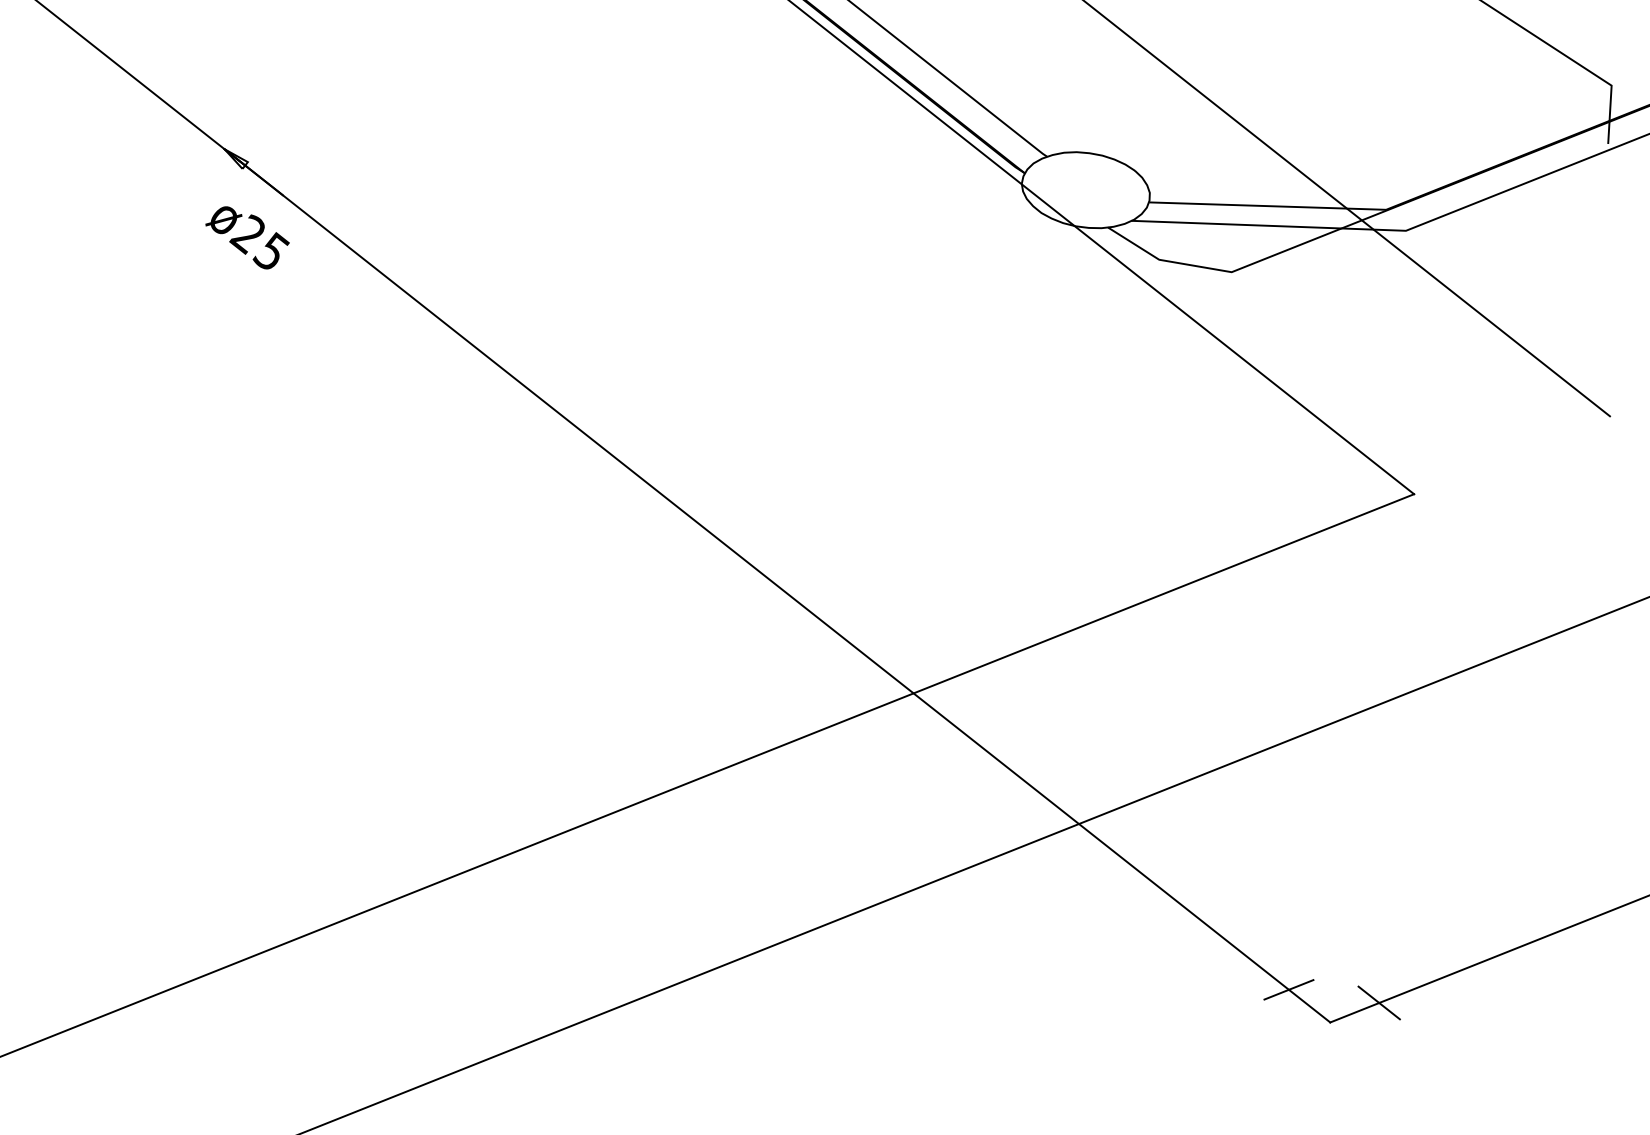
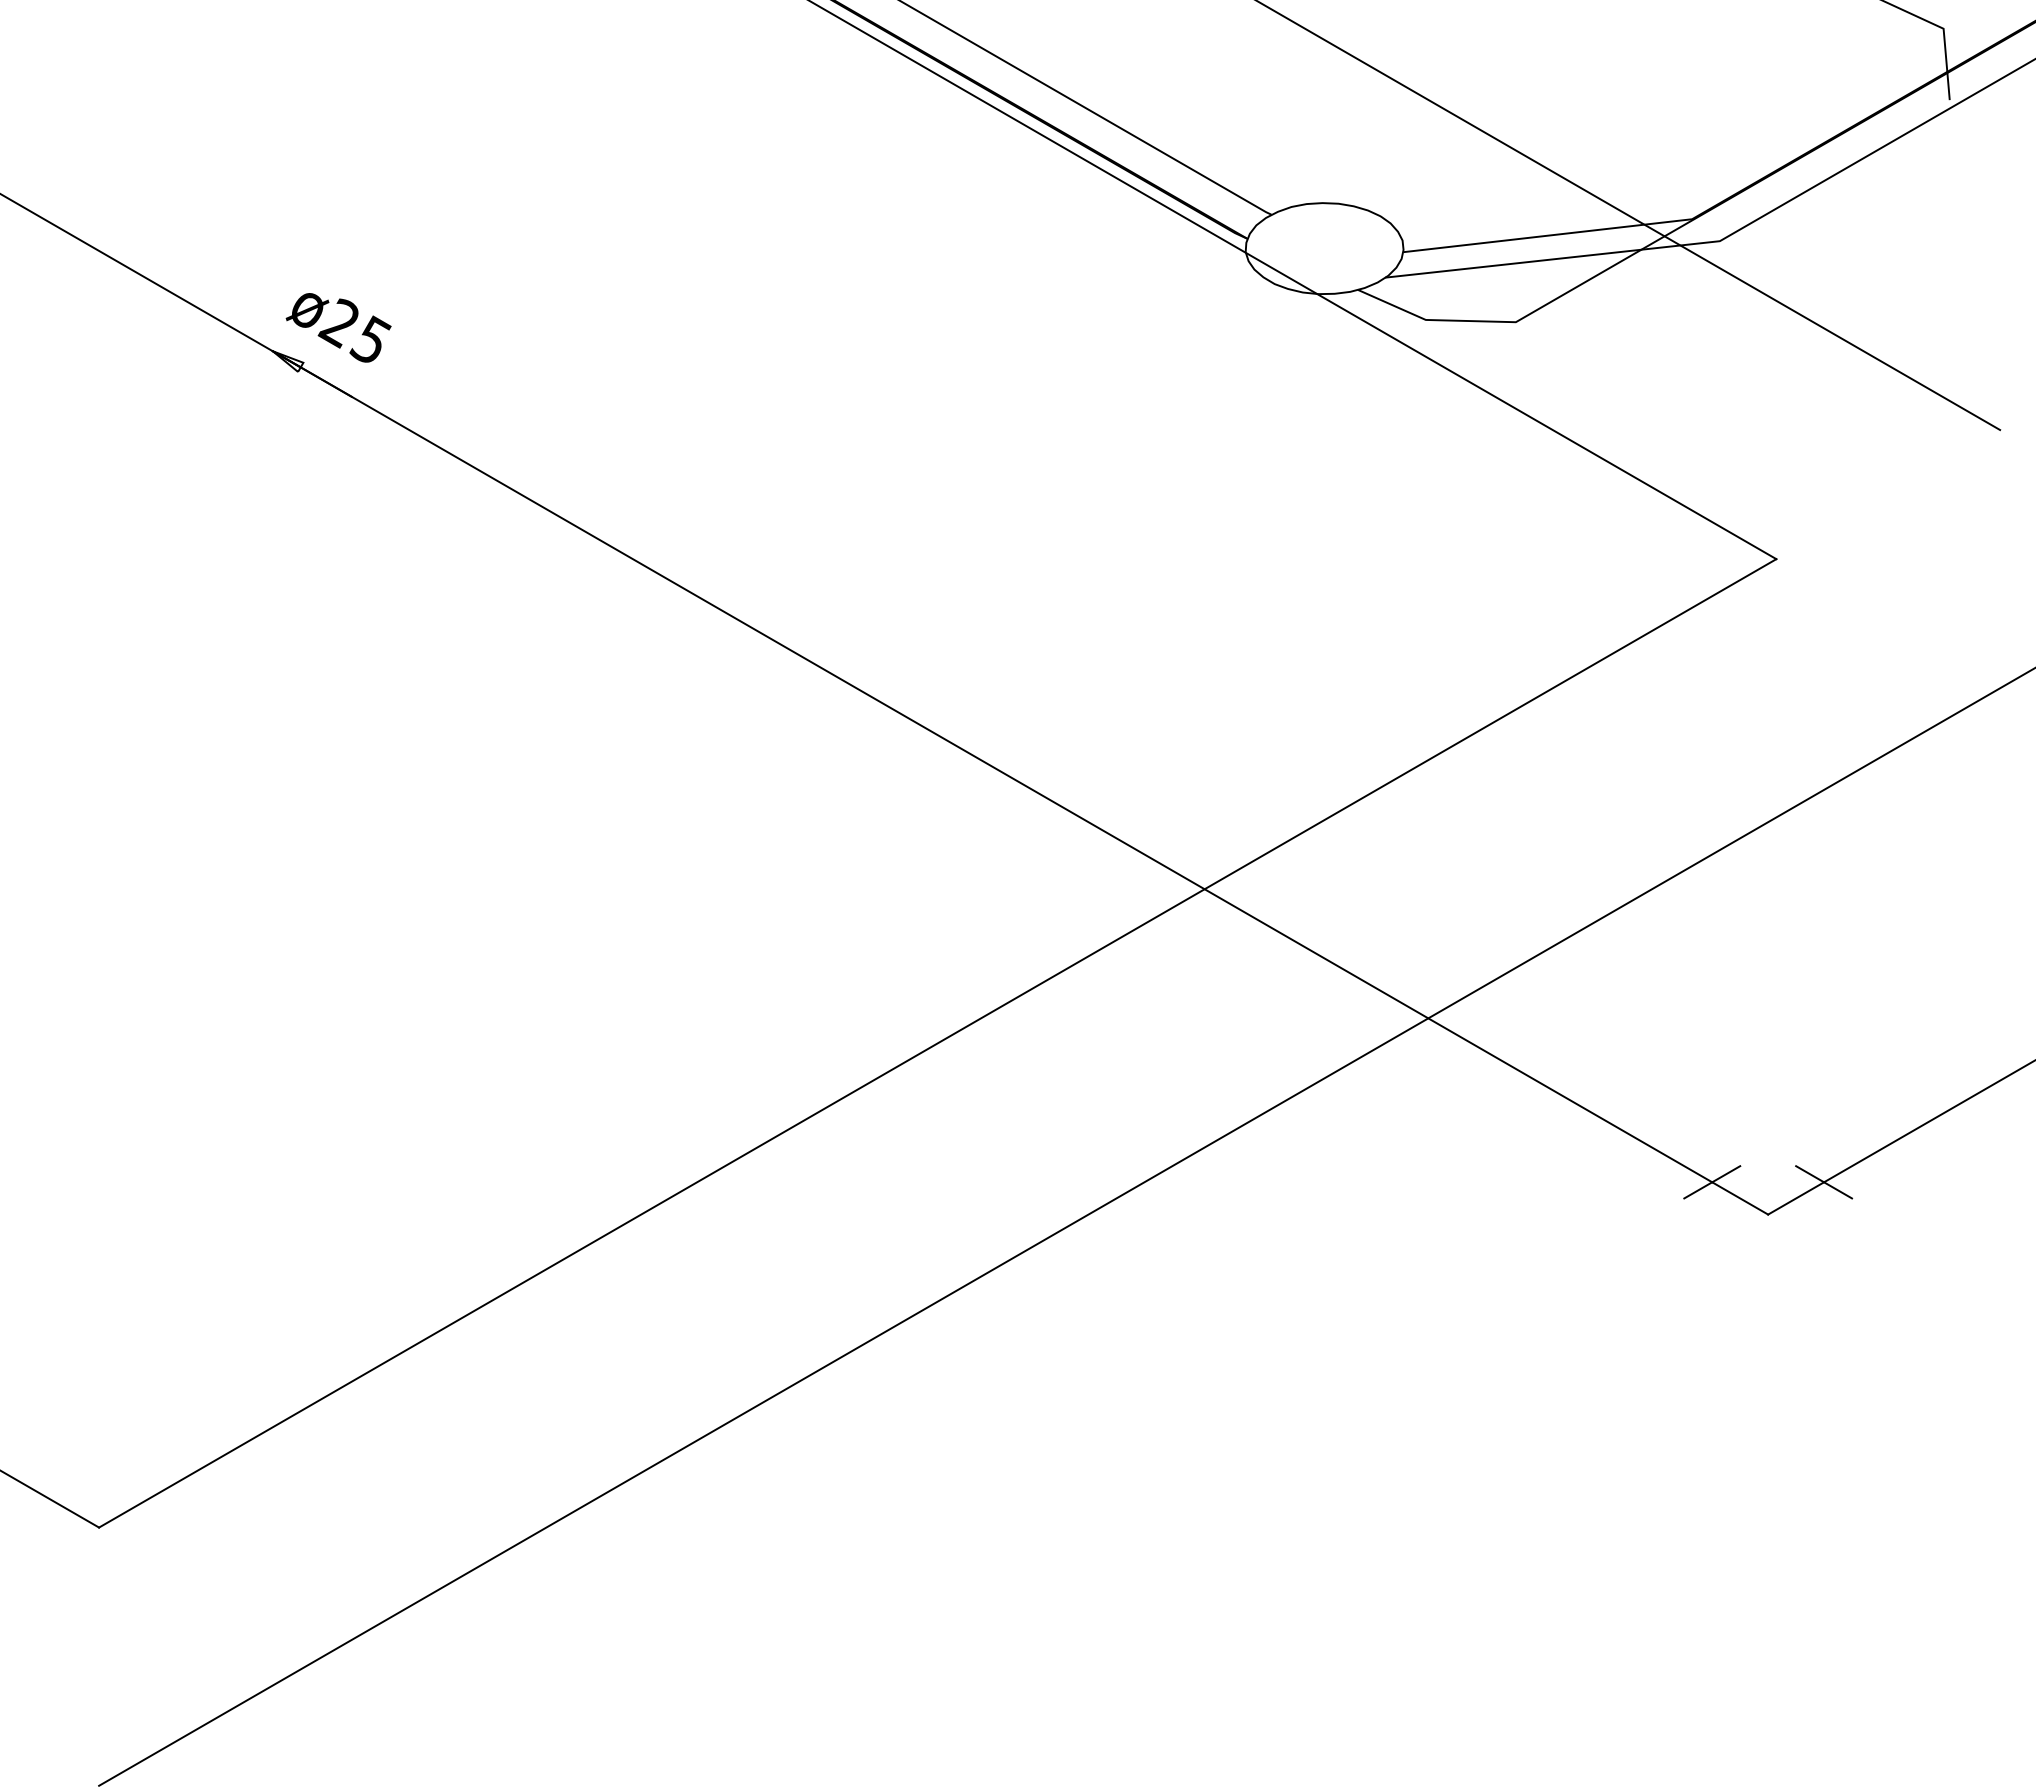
text: (246, 237) -> (338, 327), moved

